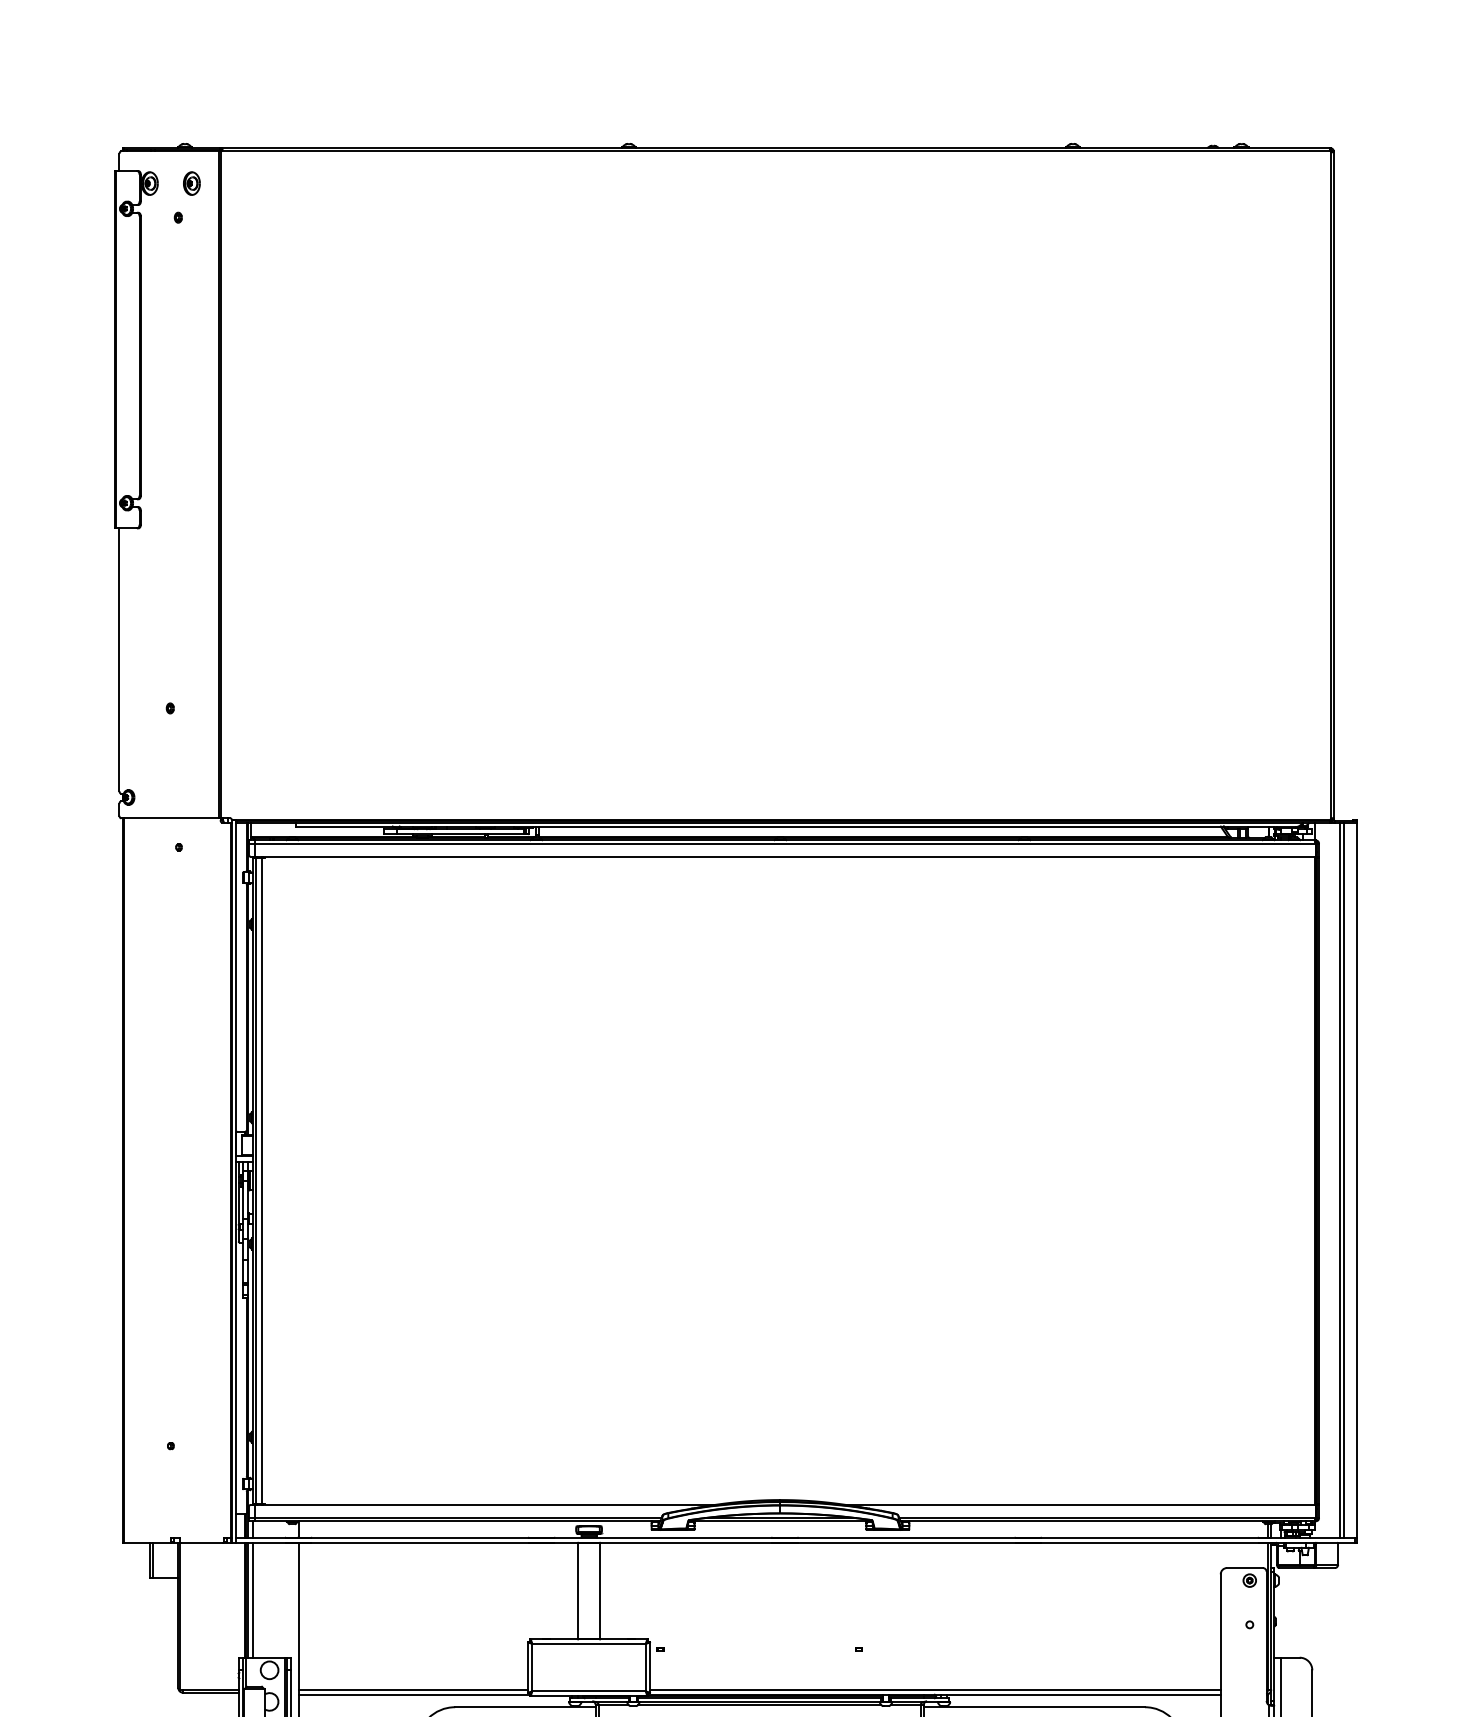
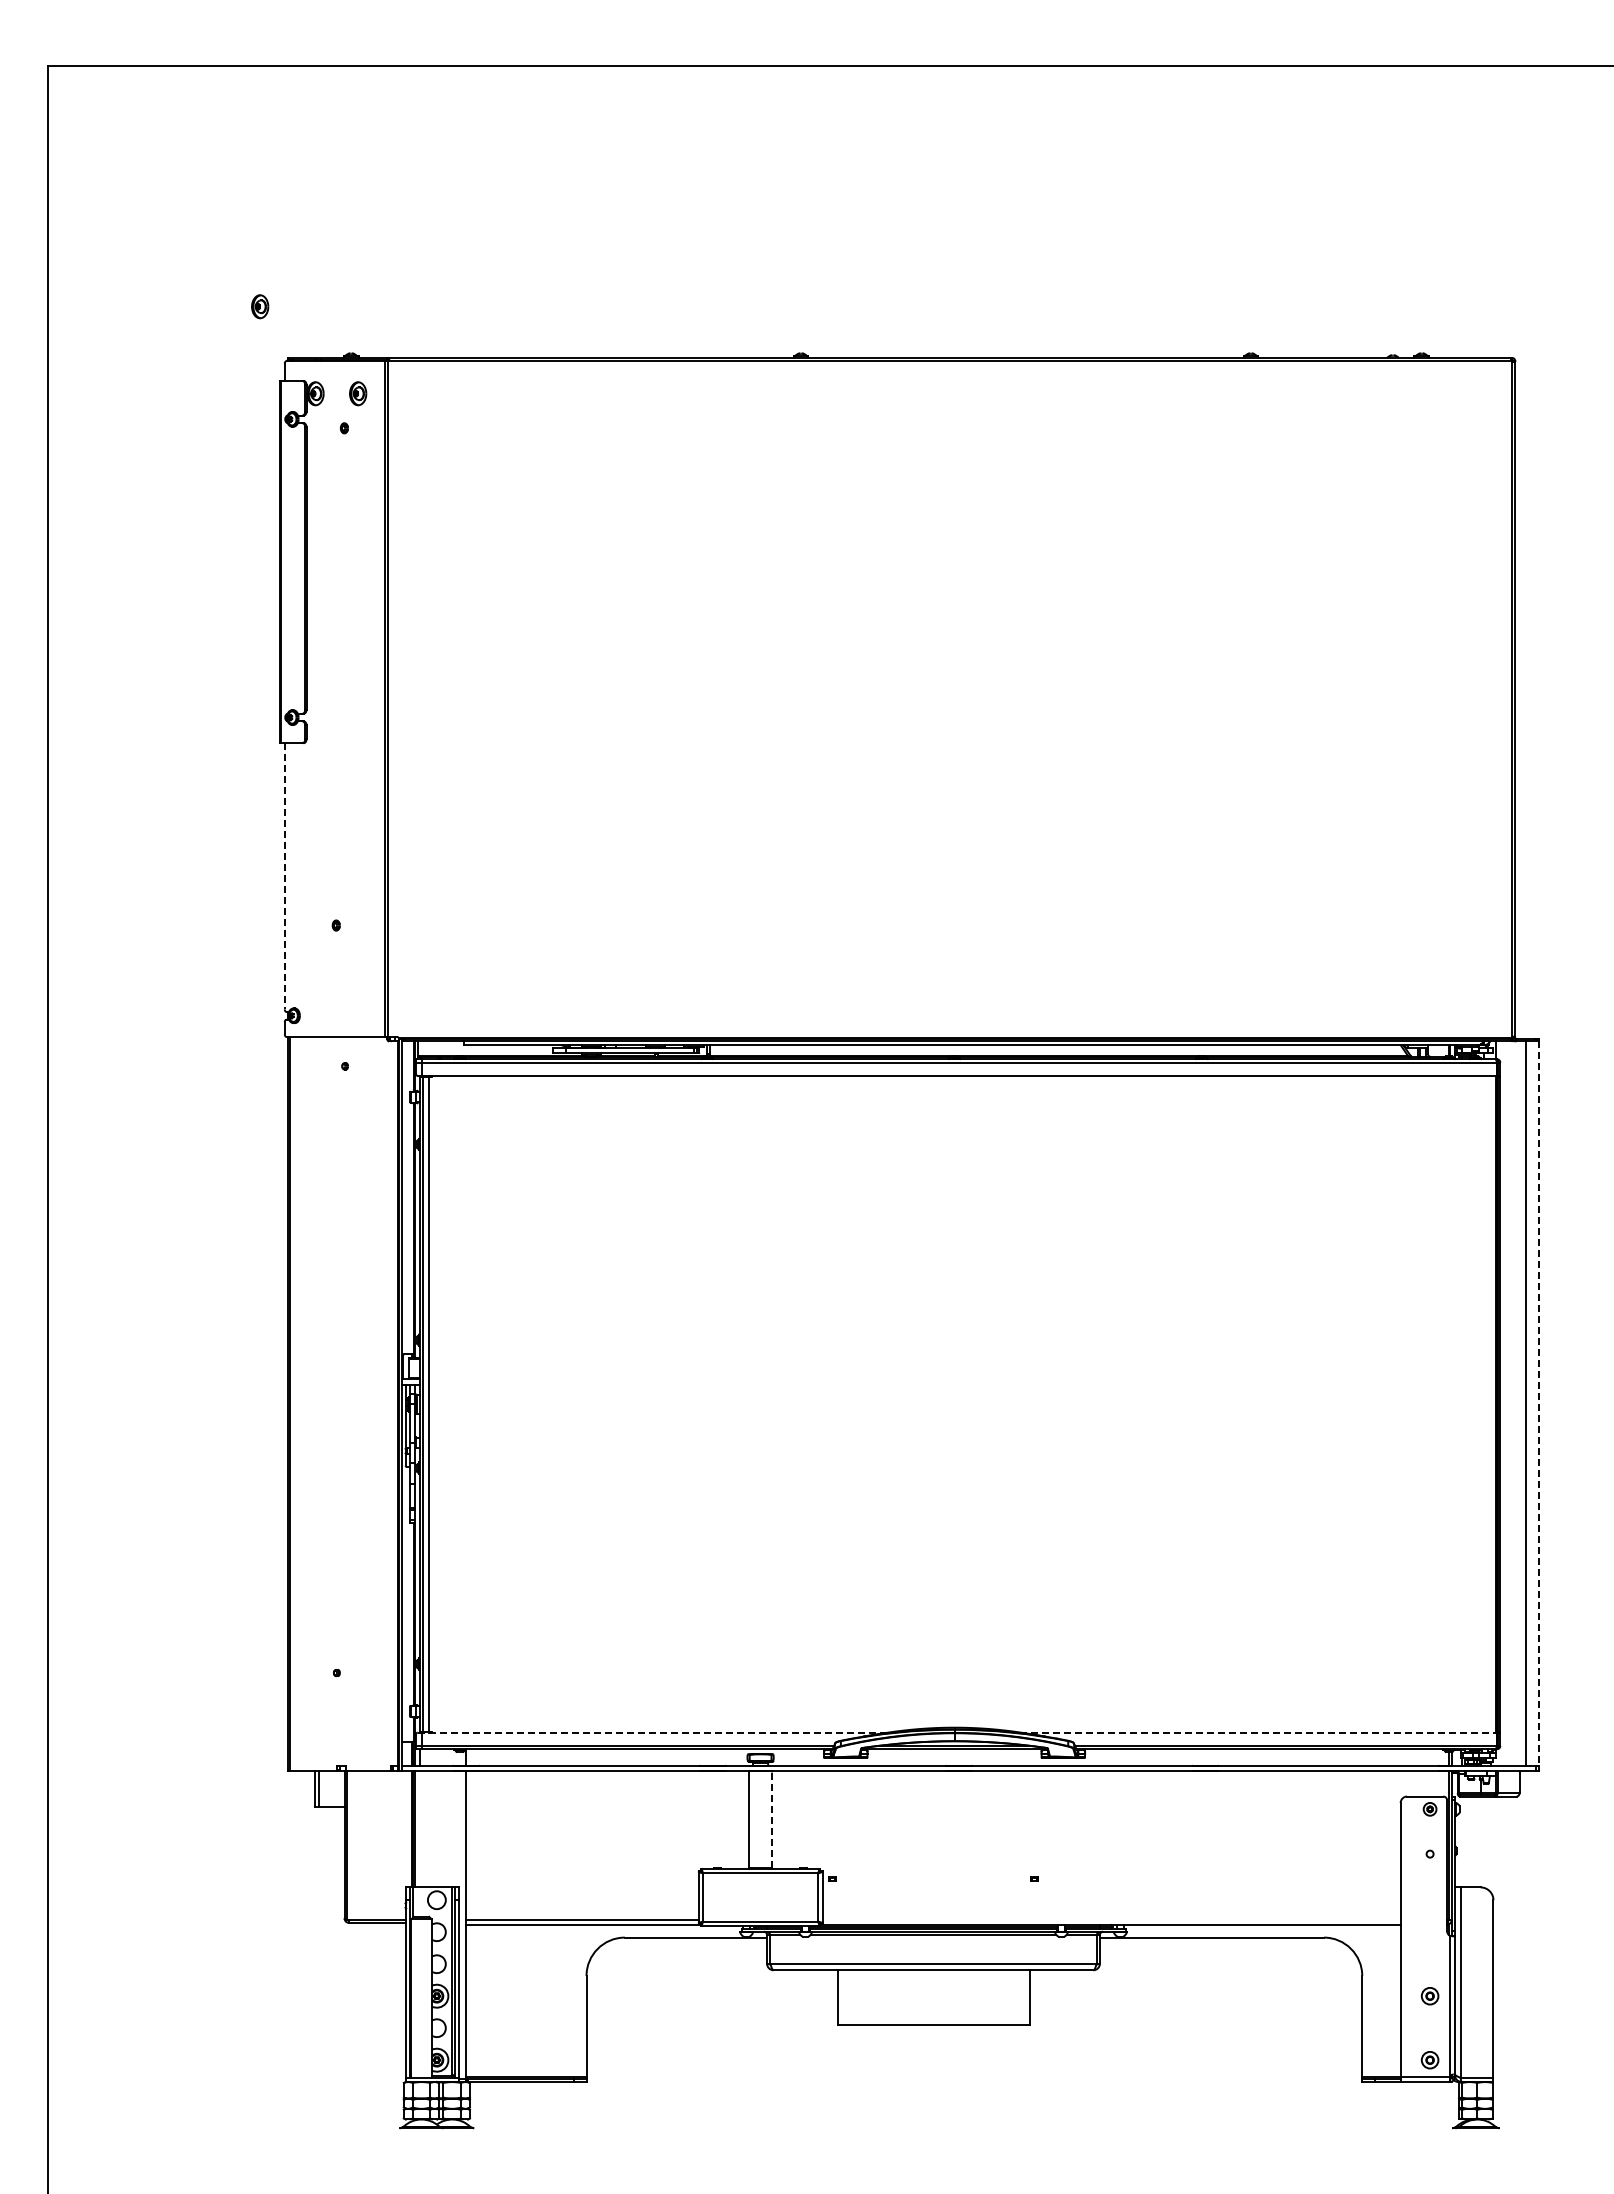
part: (95, 97) -> (260, 306), added
line: (119, 660) -> (284, 876), solid -> dashed
line: (1340, 1180) -> (1521, 1403), removed
line: (1356, 1181) -> (1538, 1404), solid -> dashed
line: (483, 1504) -> (653, 1732), solid -> dashed
line: (1081, 1504) -> (1259, 1732), solid -> dashed
line: (600, 1590) -> (772, 1819), solid -> dashed
line: (253, 1599) -> (420, 1828), removed
line: (935, 1689) -> (1111, 1919), removed

